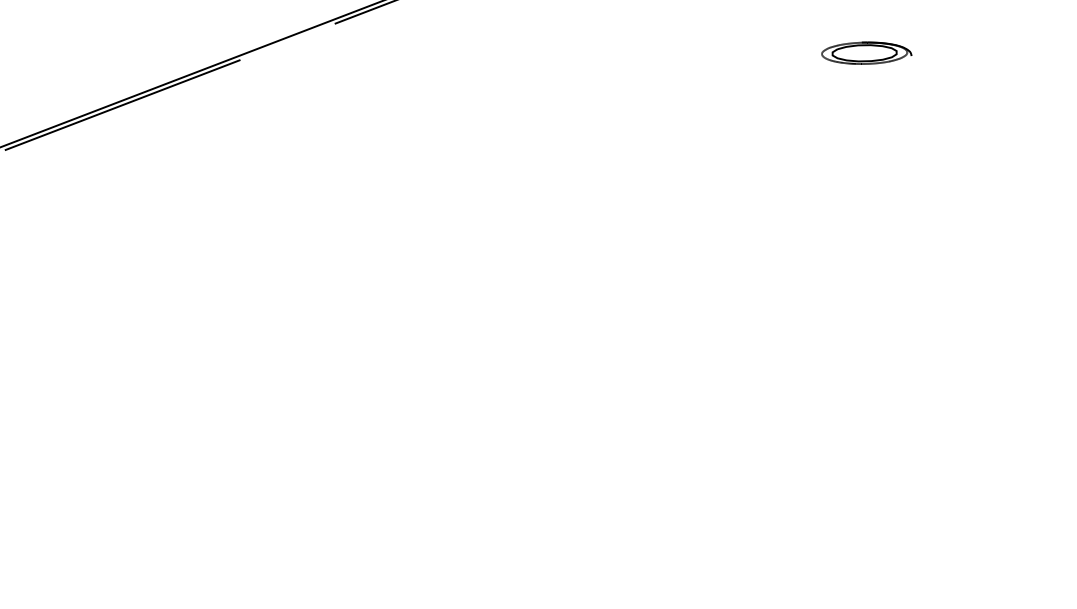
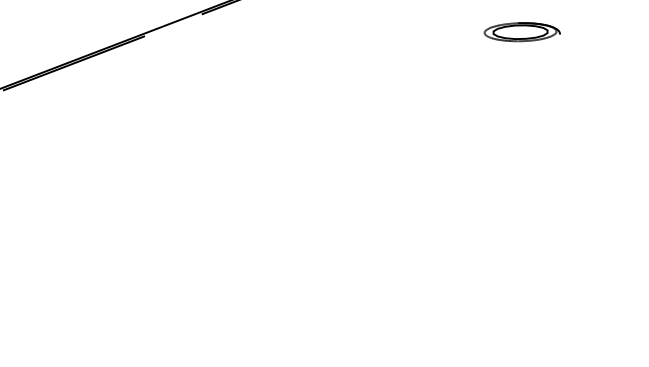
part: (865, 52) -> (521, 31), size x1.4

